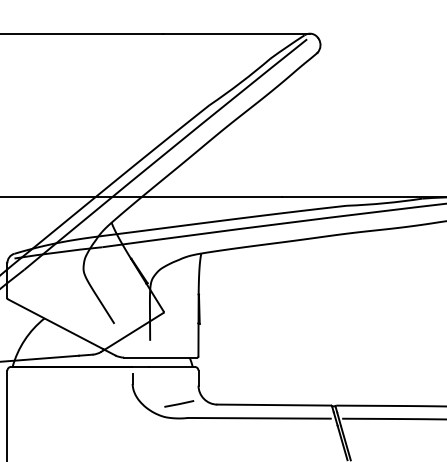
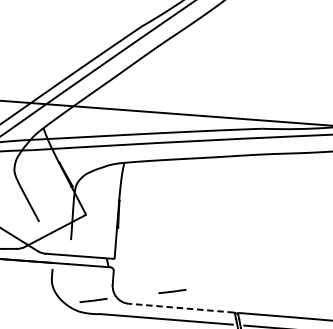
line: (263, 387) -> (172, 291), added
line: (274, 405) -> (181, 308), solid -> dashed

